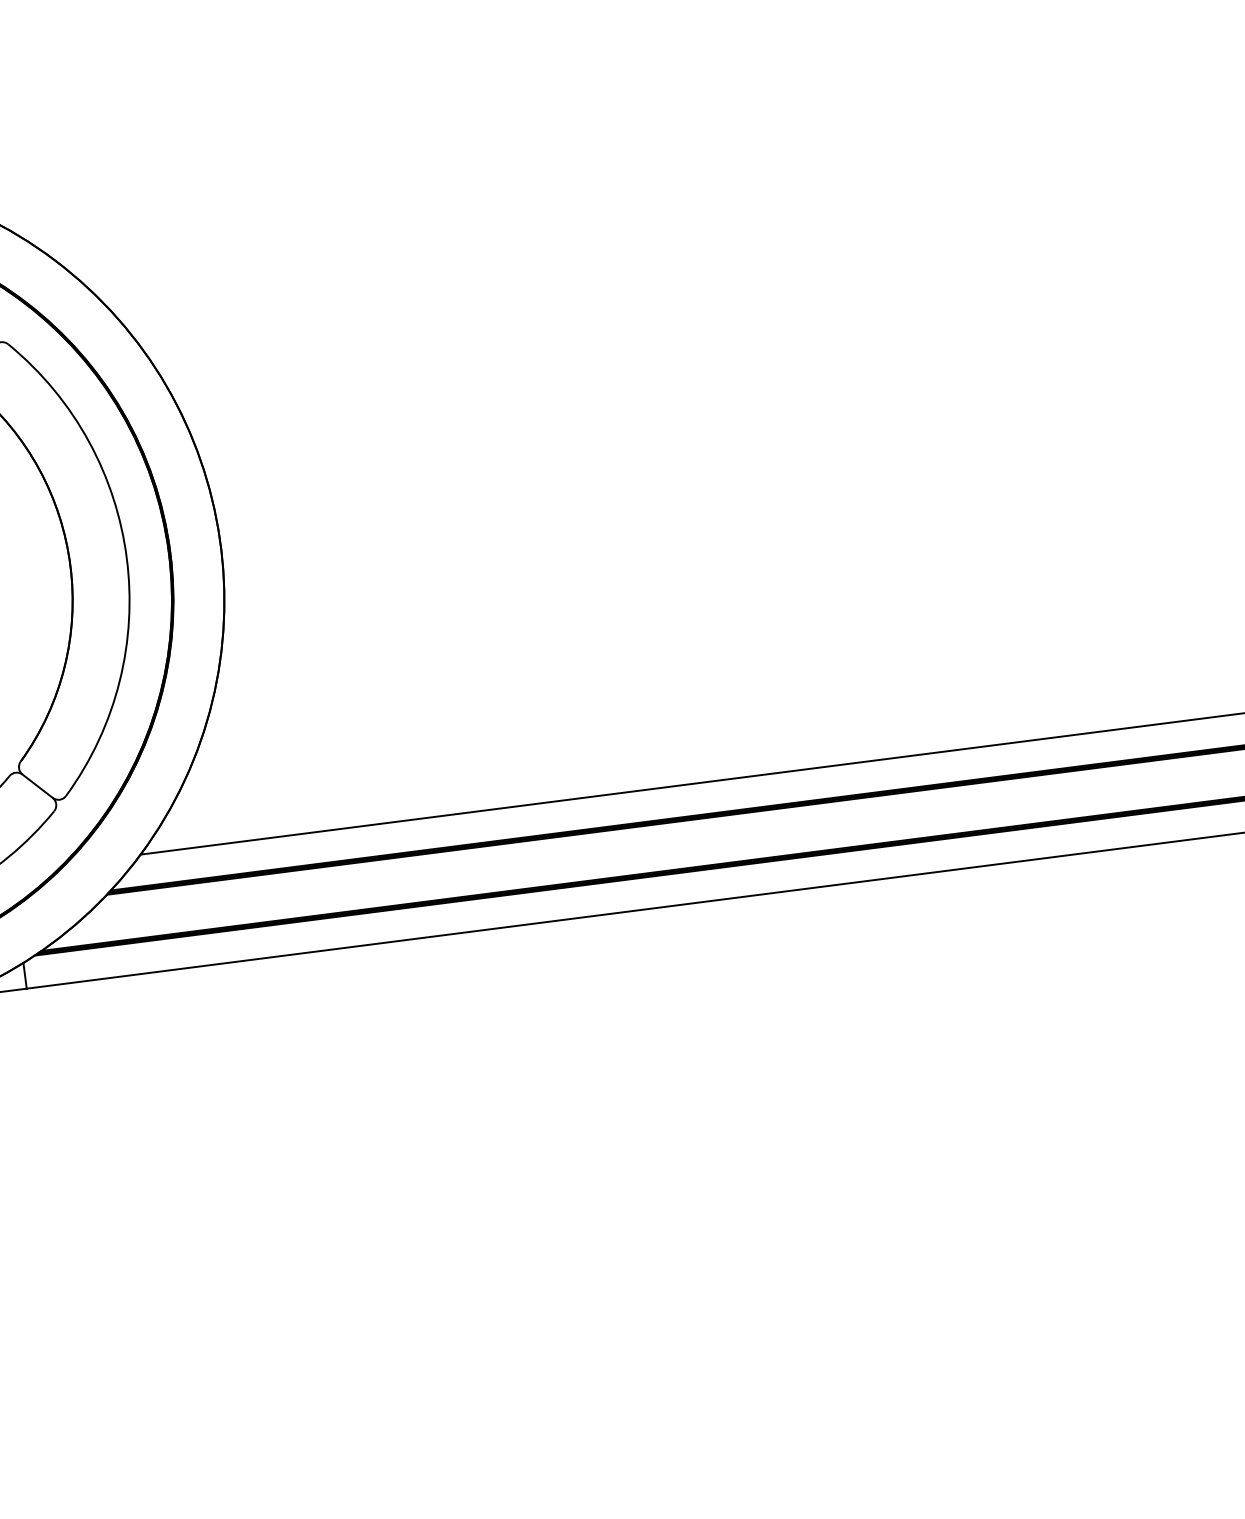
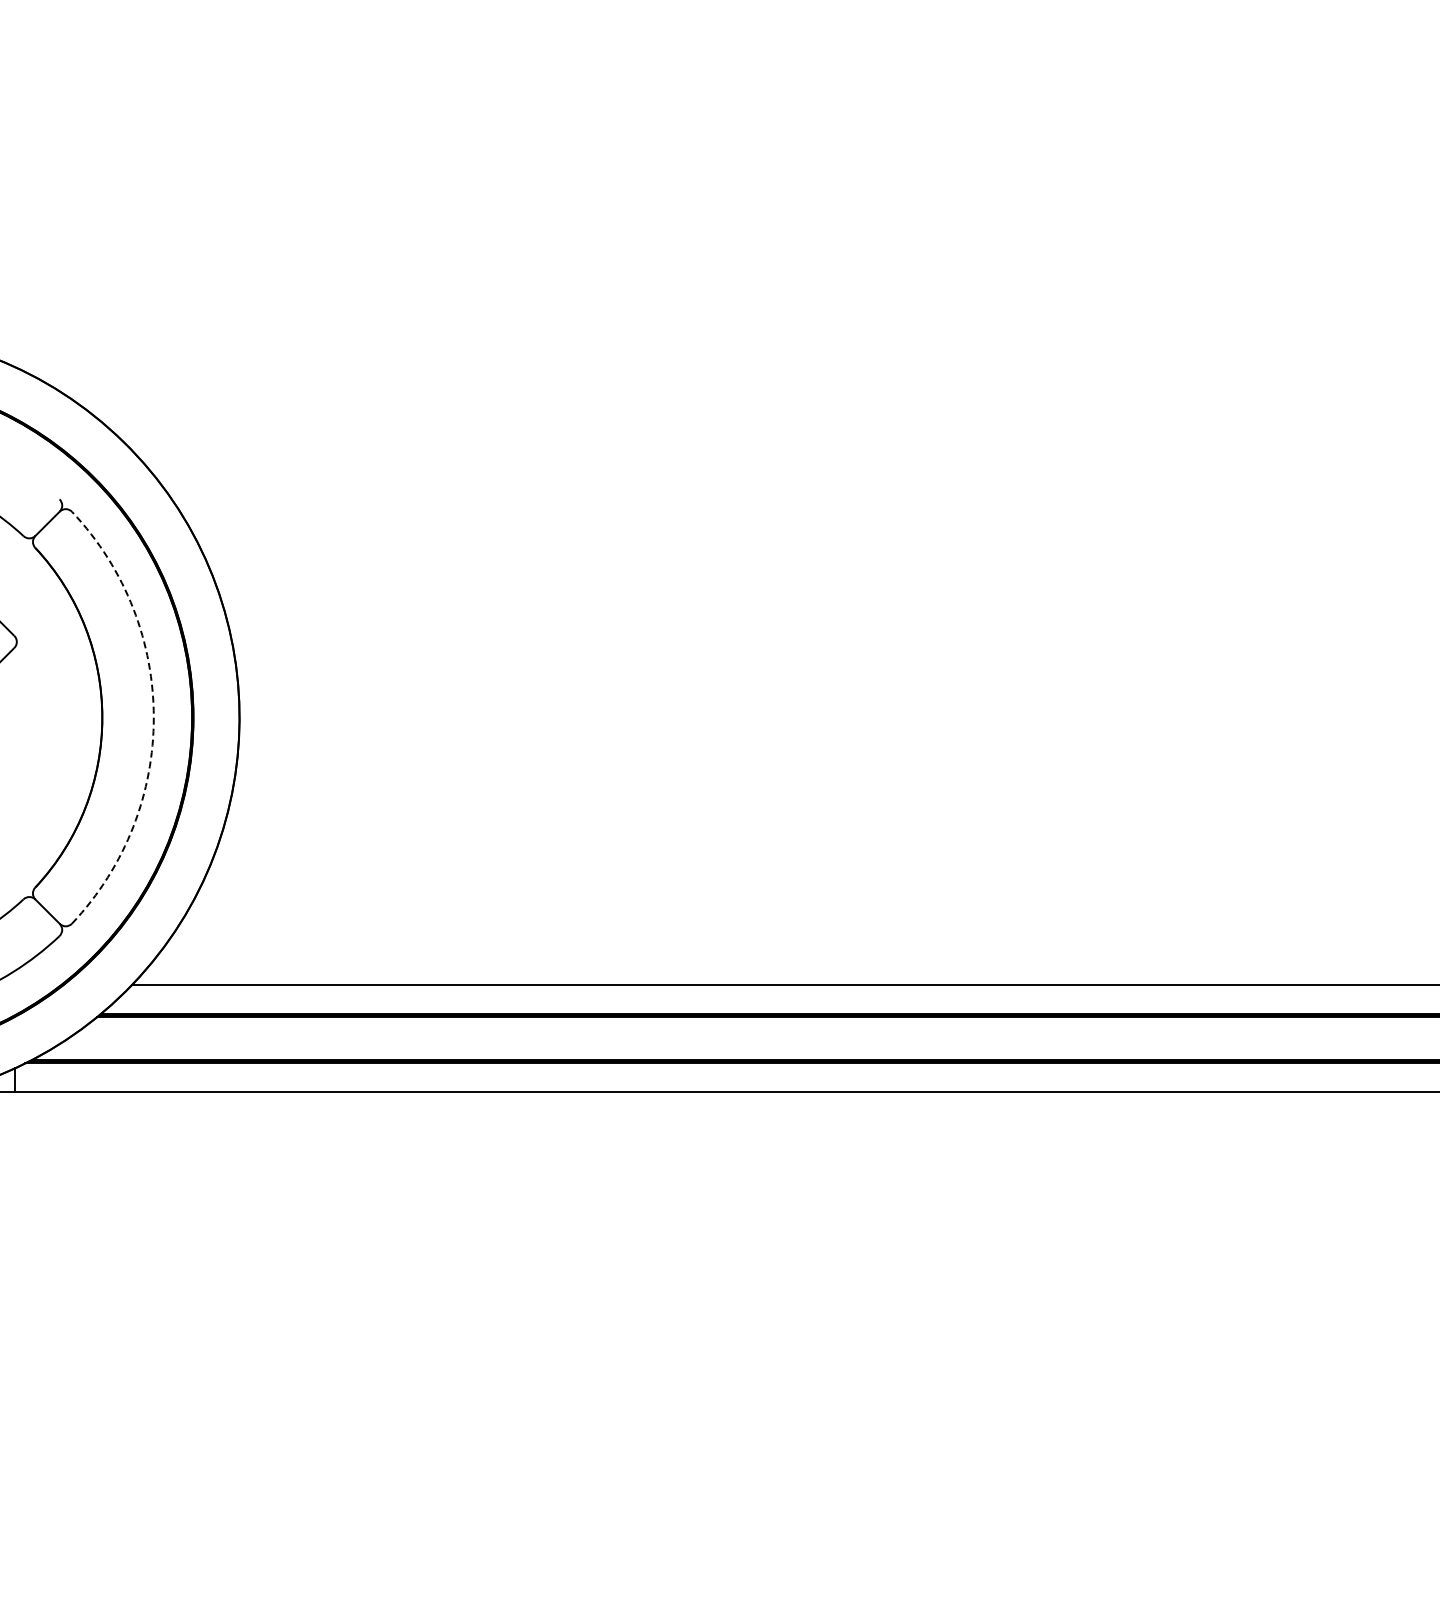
arc: (126, 558) -> (153, 717), solid -> dashed

